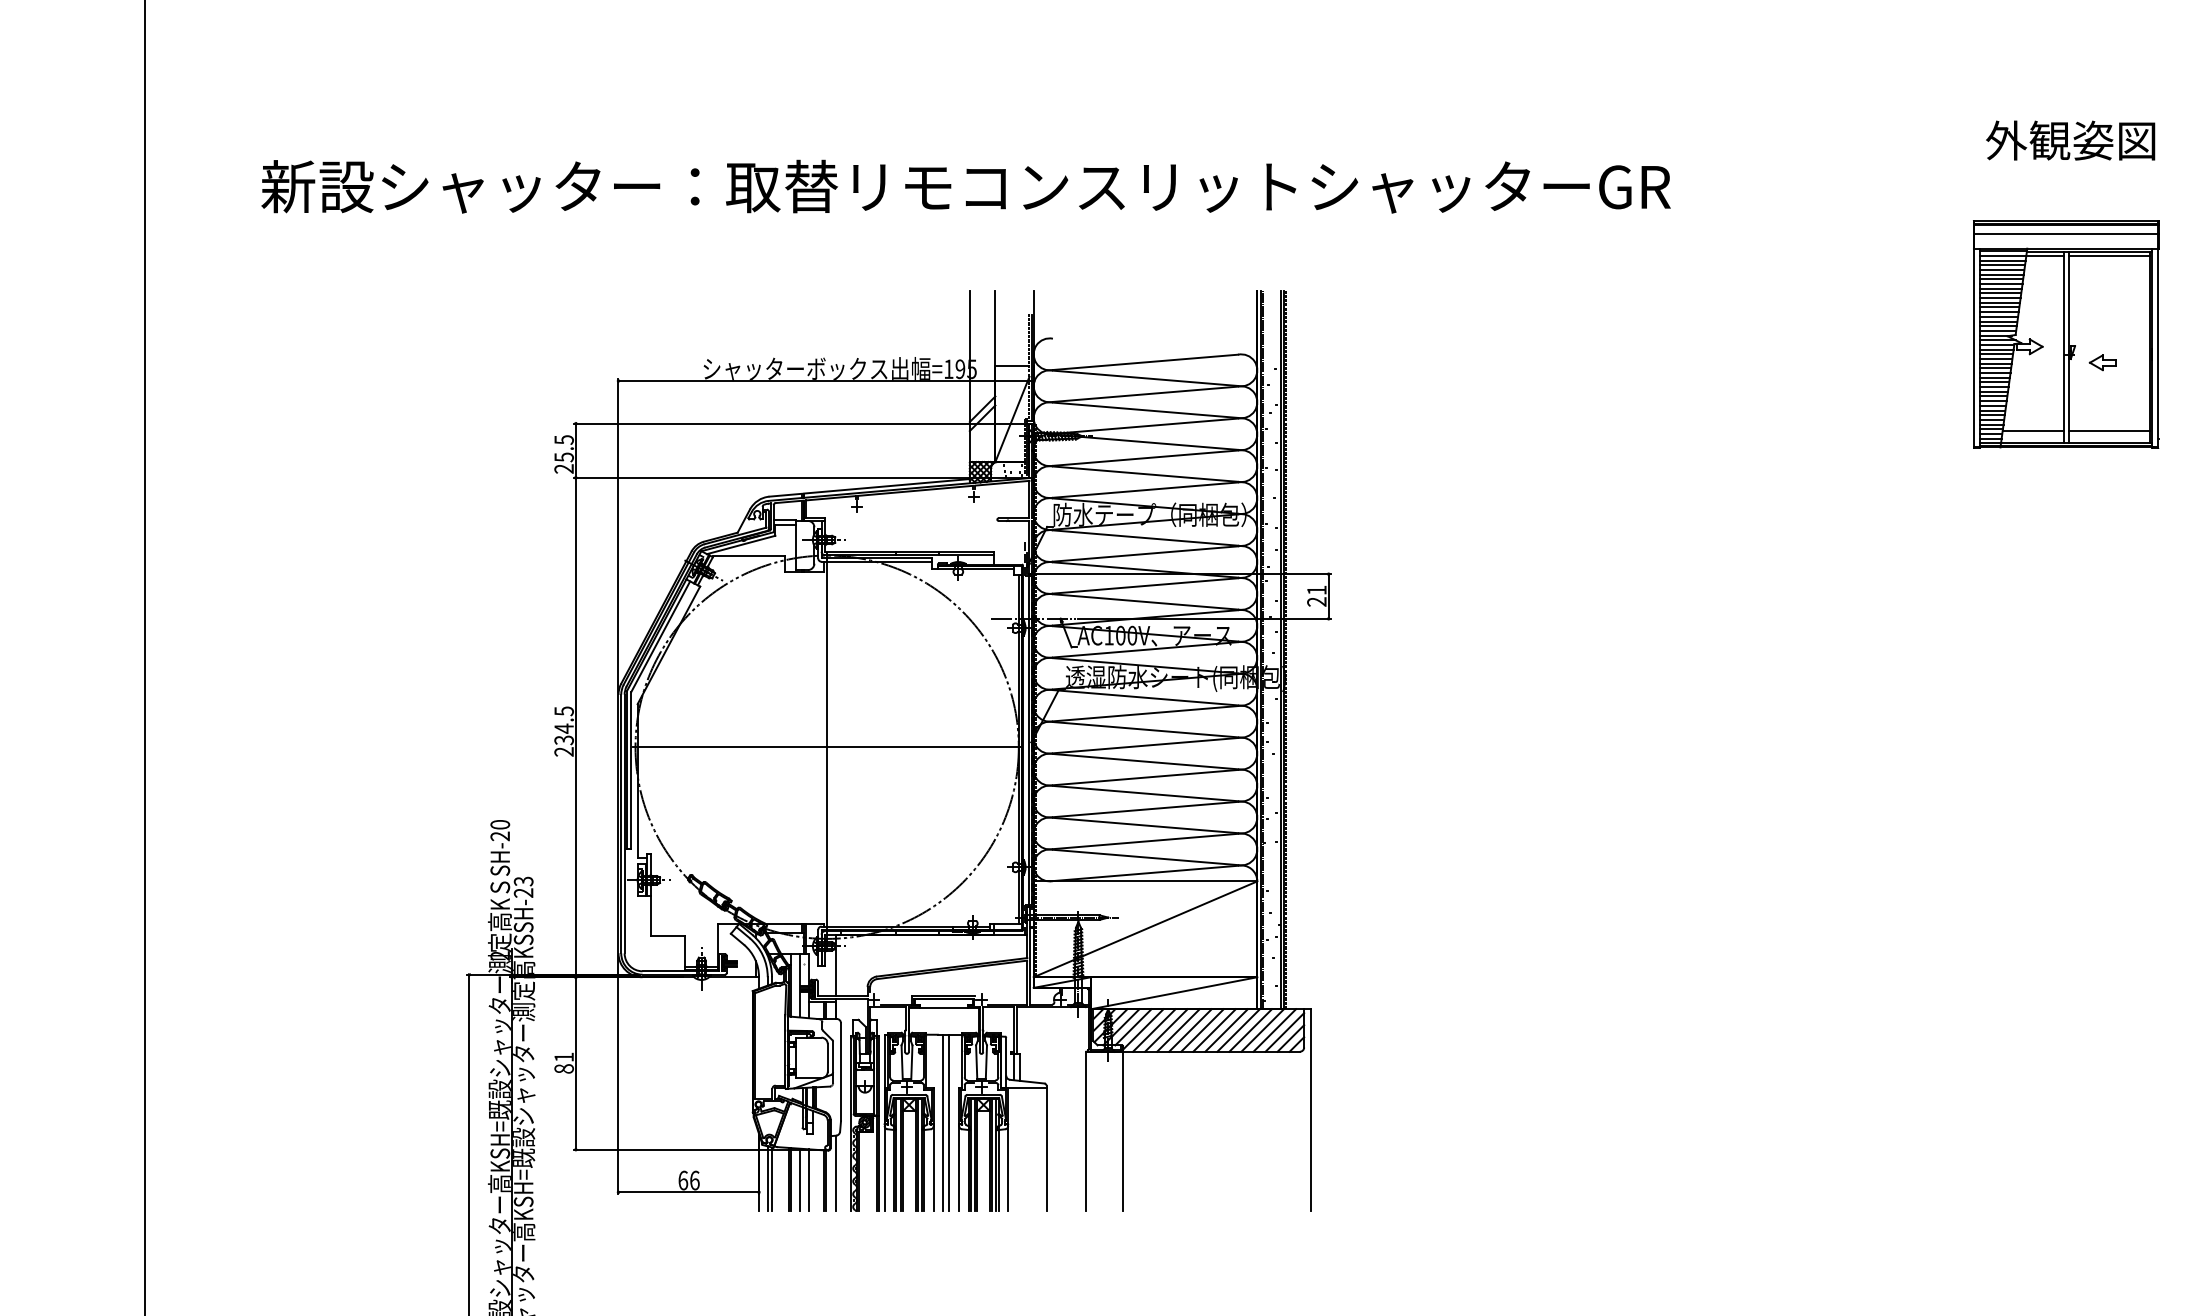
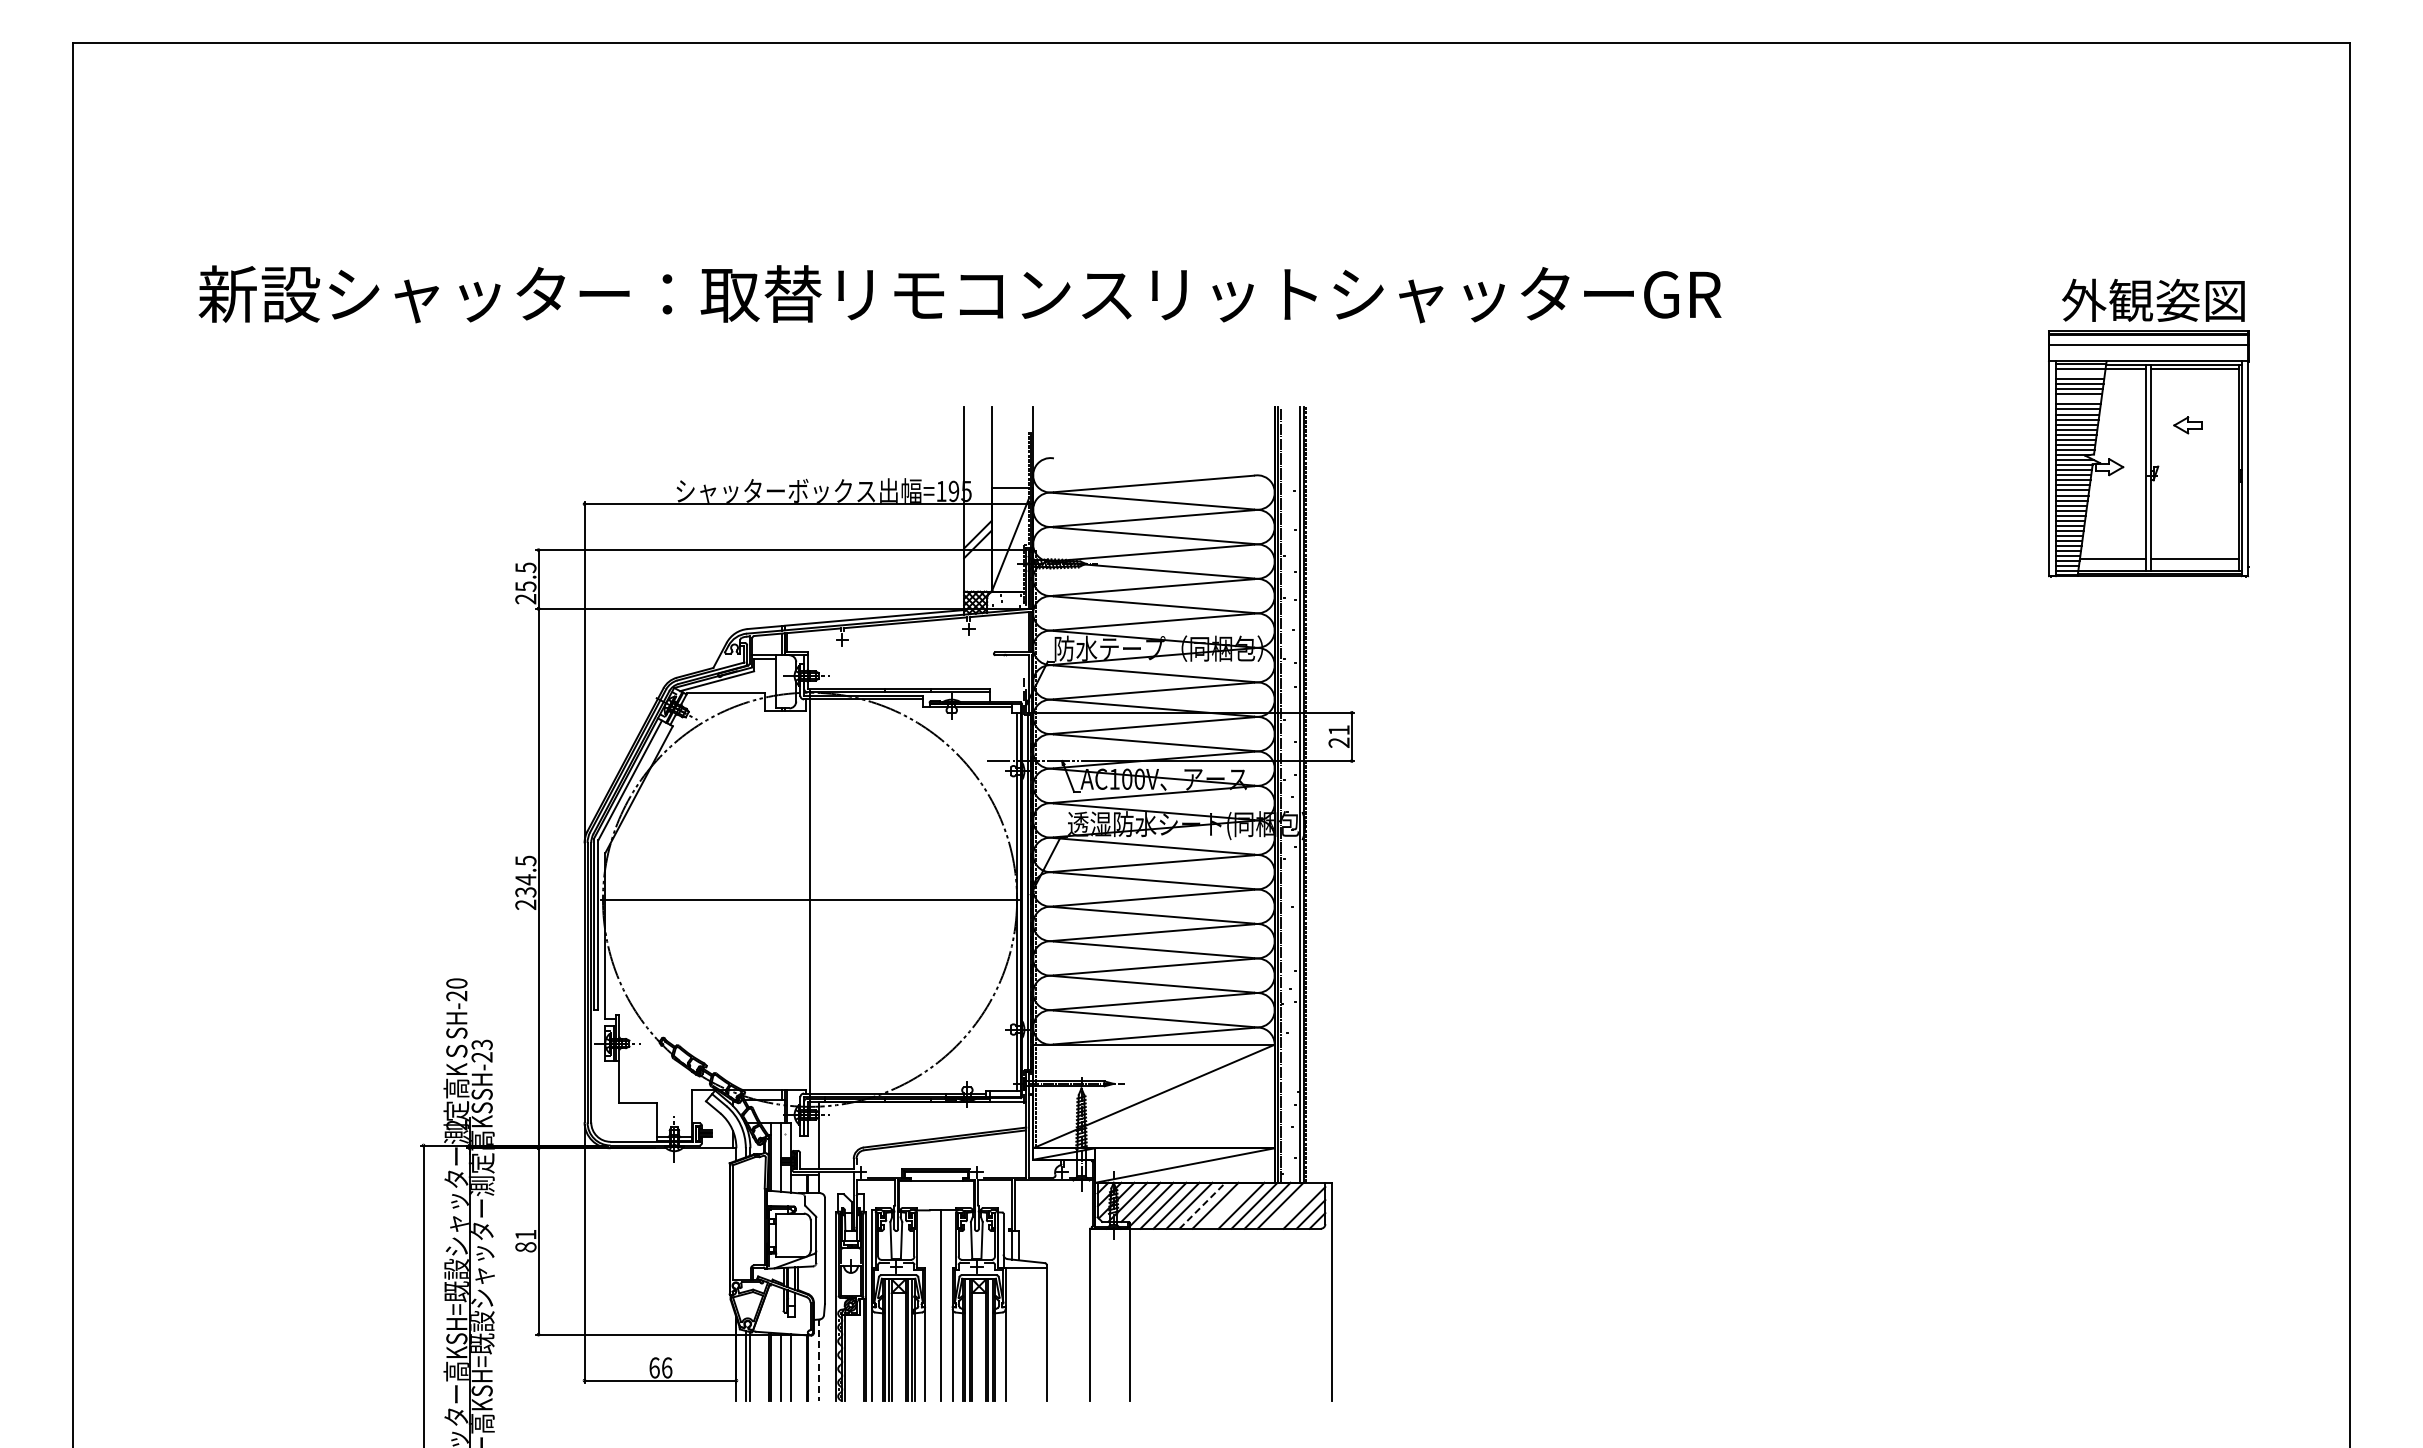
text: (2070, 139) -> (2153, 299), moved
line: (2002, 261) -> (2079, 374), removed
line: (2001, 284) -> (2078, 399), removed
part: (2102, 362) -> (2187, 425), moved
line: (1190, 1030) -> (1202, 1205), solid -> dashed
line: (1214, 1030) -> (1228, 1205), removed
line: (1274, 1030) -> (1293, 1205), removed
line: (943, 1122) -> (935, 1305), removed
line: (835, 1173) -> (819, 1360), solid -> dashed

